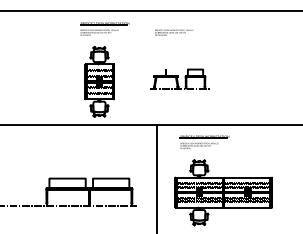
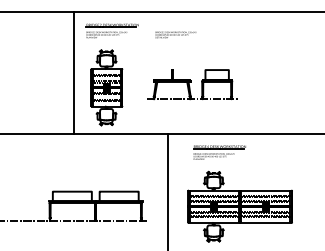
text: (173, 32) -> (175, 34), moved
line: (69, 67) -> (74, 72), added
part: (179, 78) -> (192, 84), size x1.43

